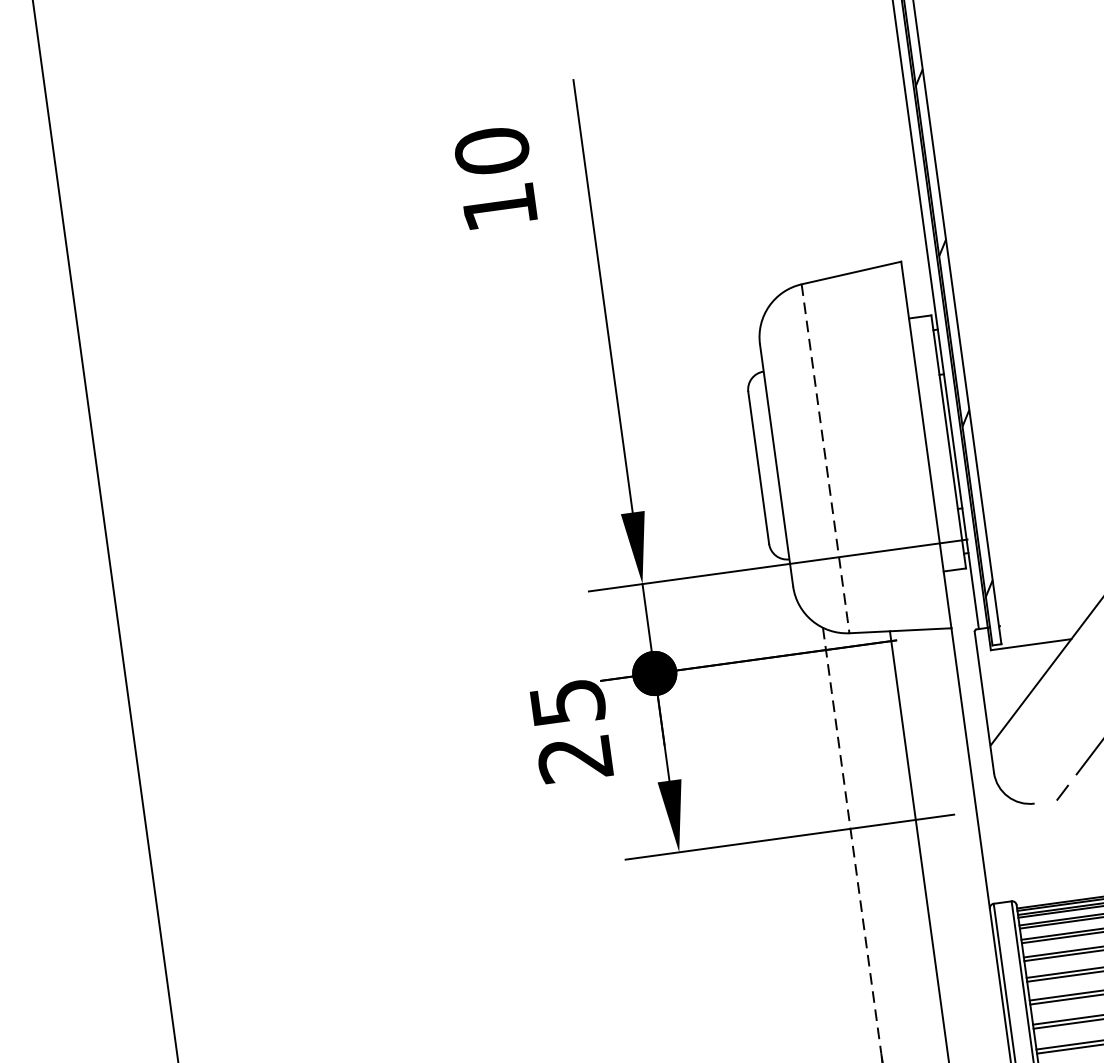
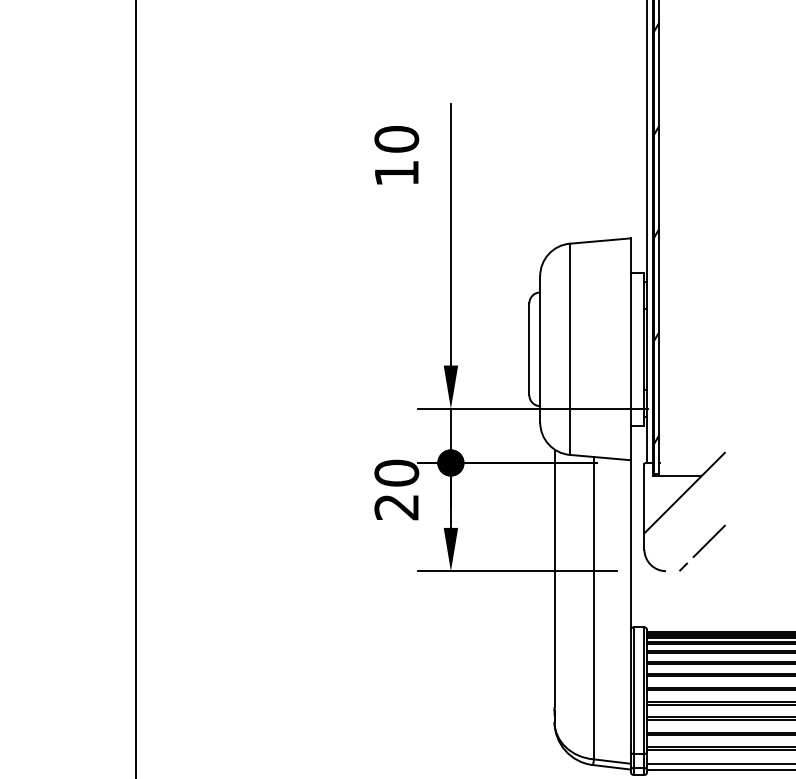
line: (825, 459) -> (569, 349), dashed -> solid
text: (567, 701) -> (396, 472), 25 -> 20
line: (852, 840) -> (554, 578), dashed -> solid

